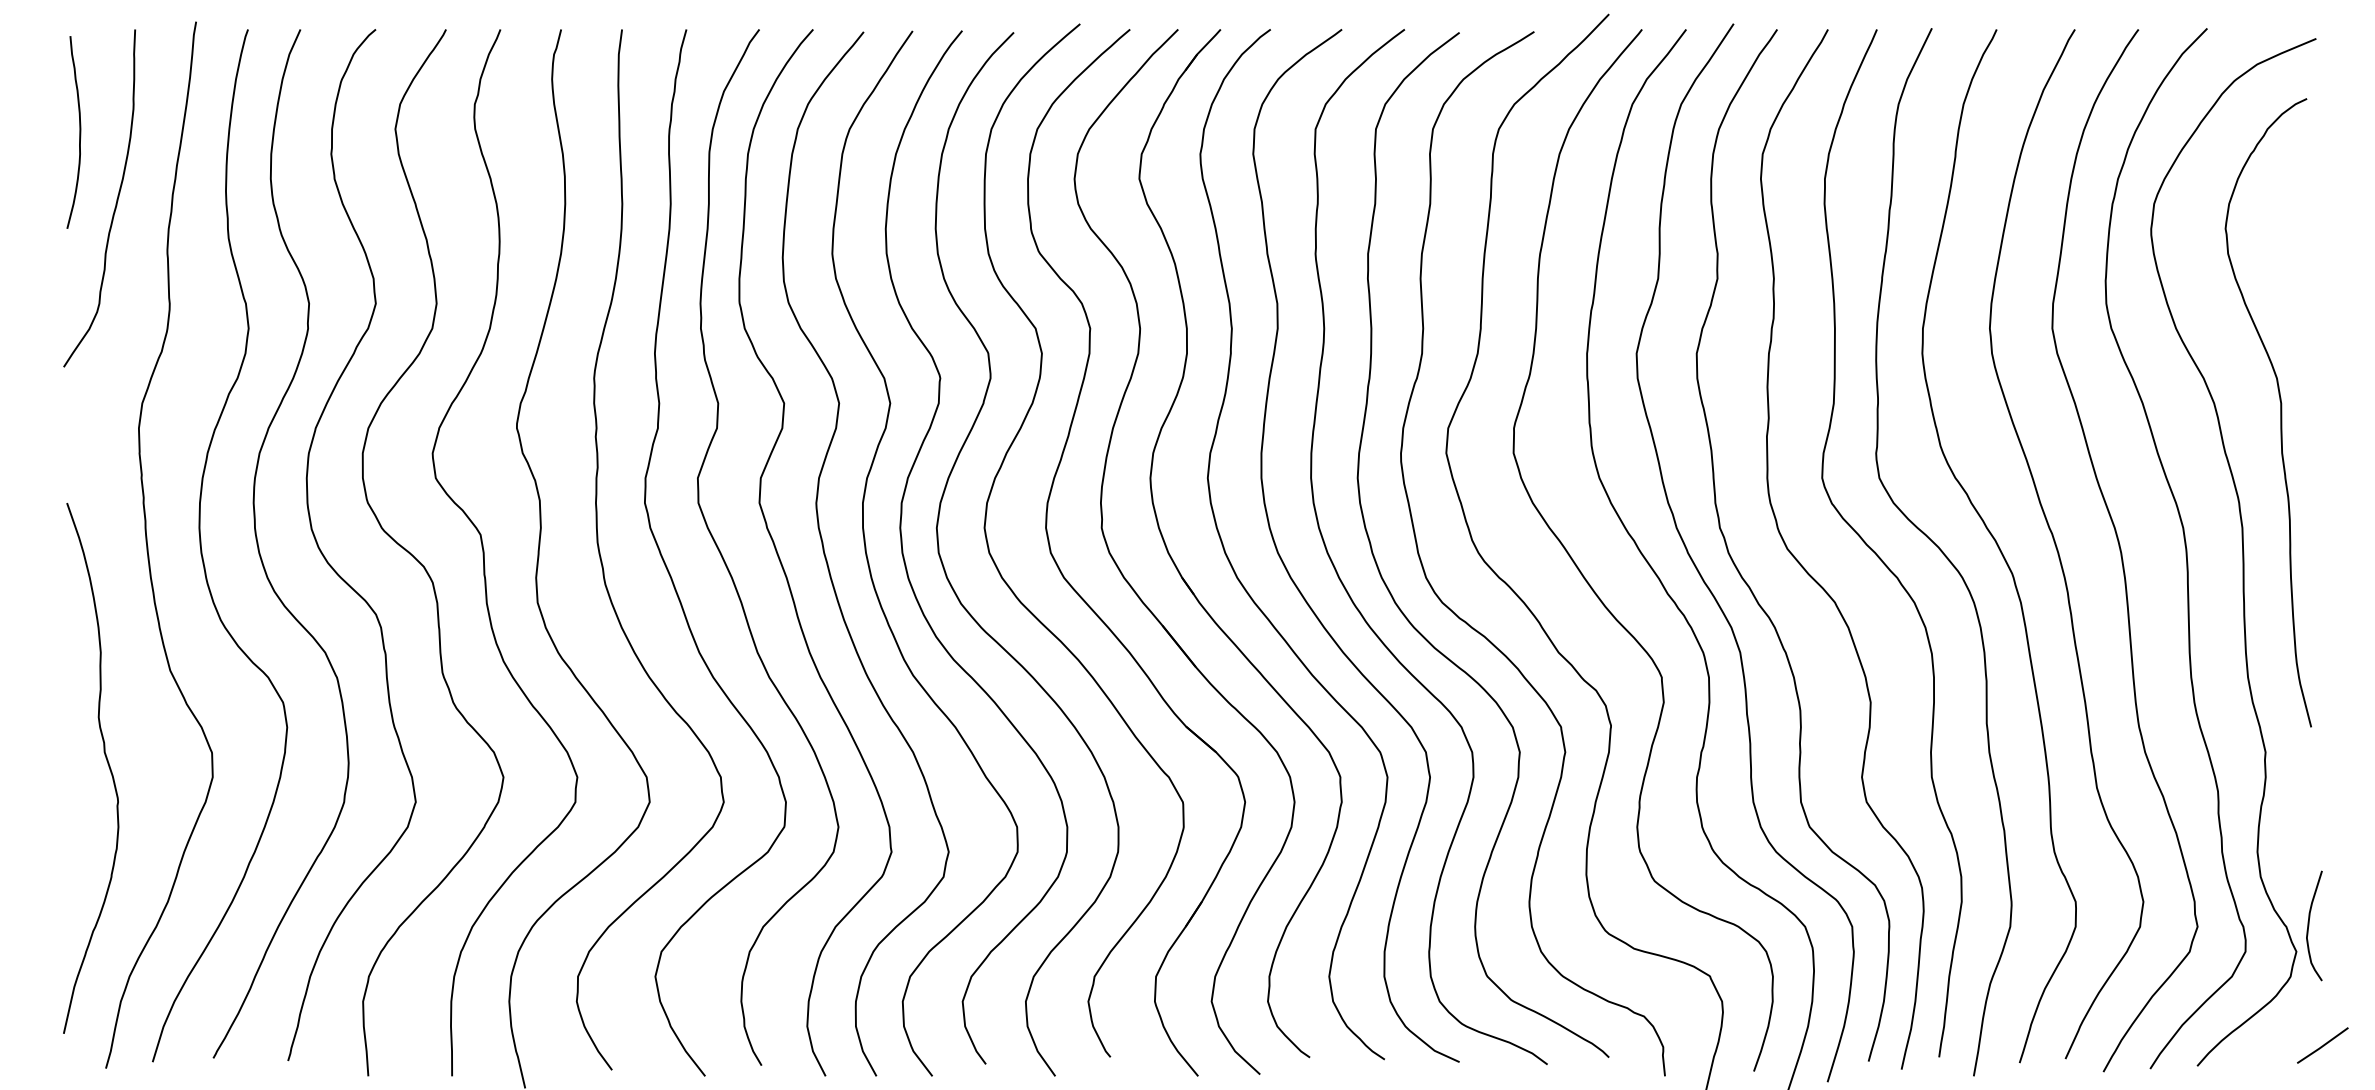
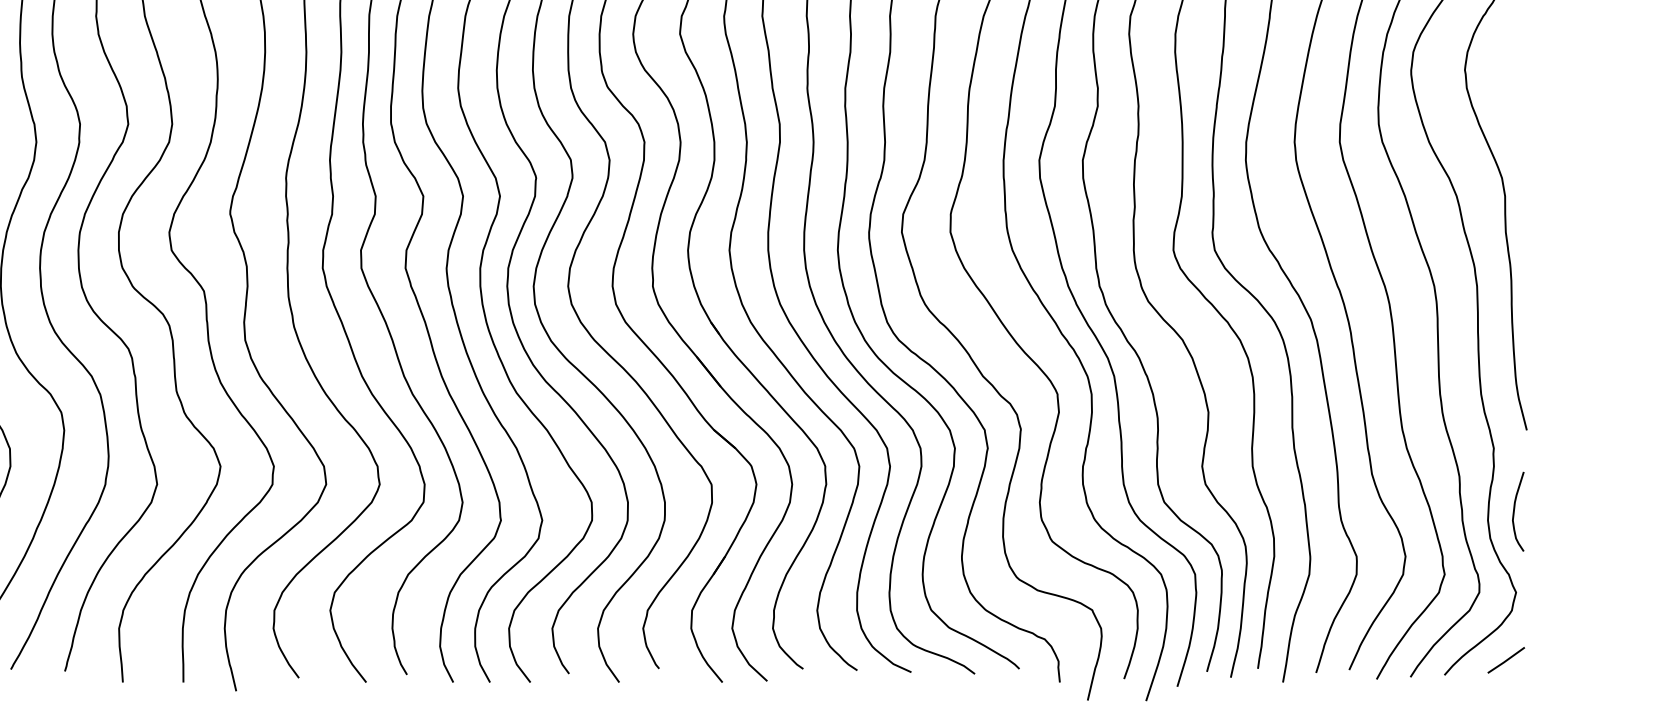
curve: (2309, 925) -> (1514, 511), moved
line: (2322, 1045) -> (1506, 660), moved

